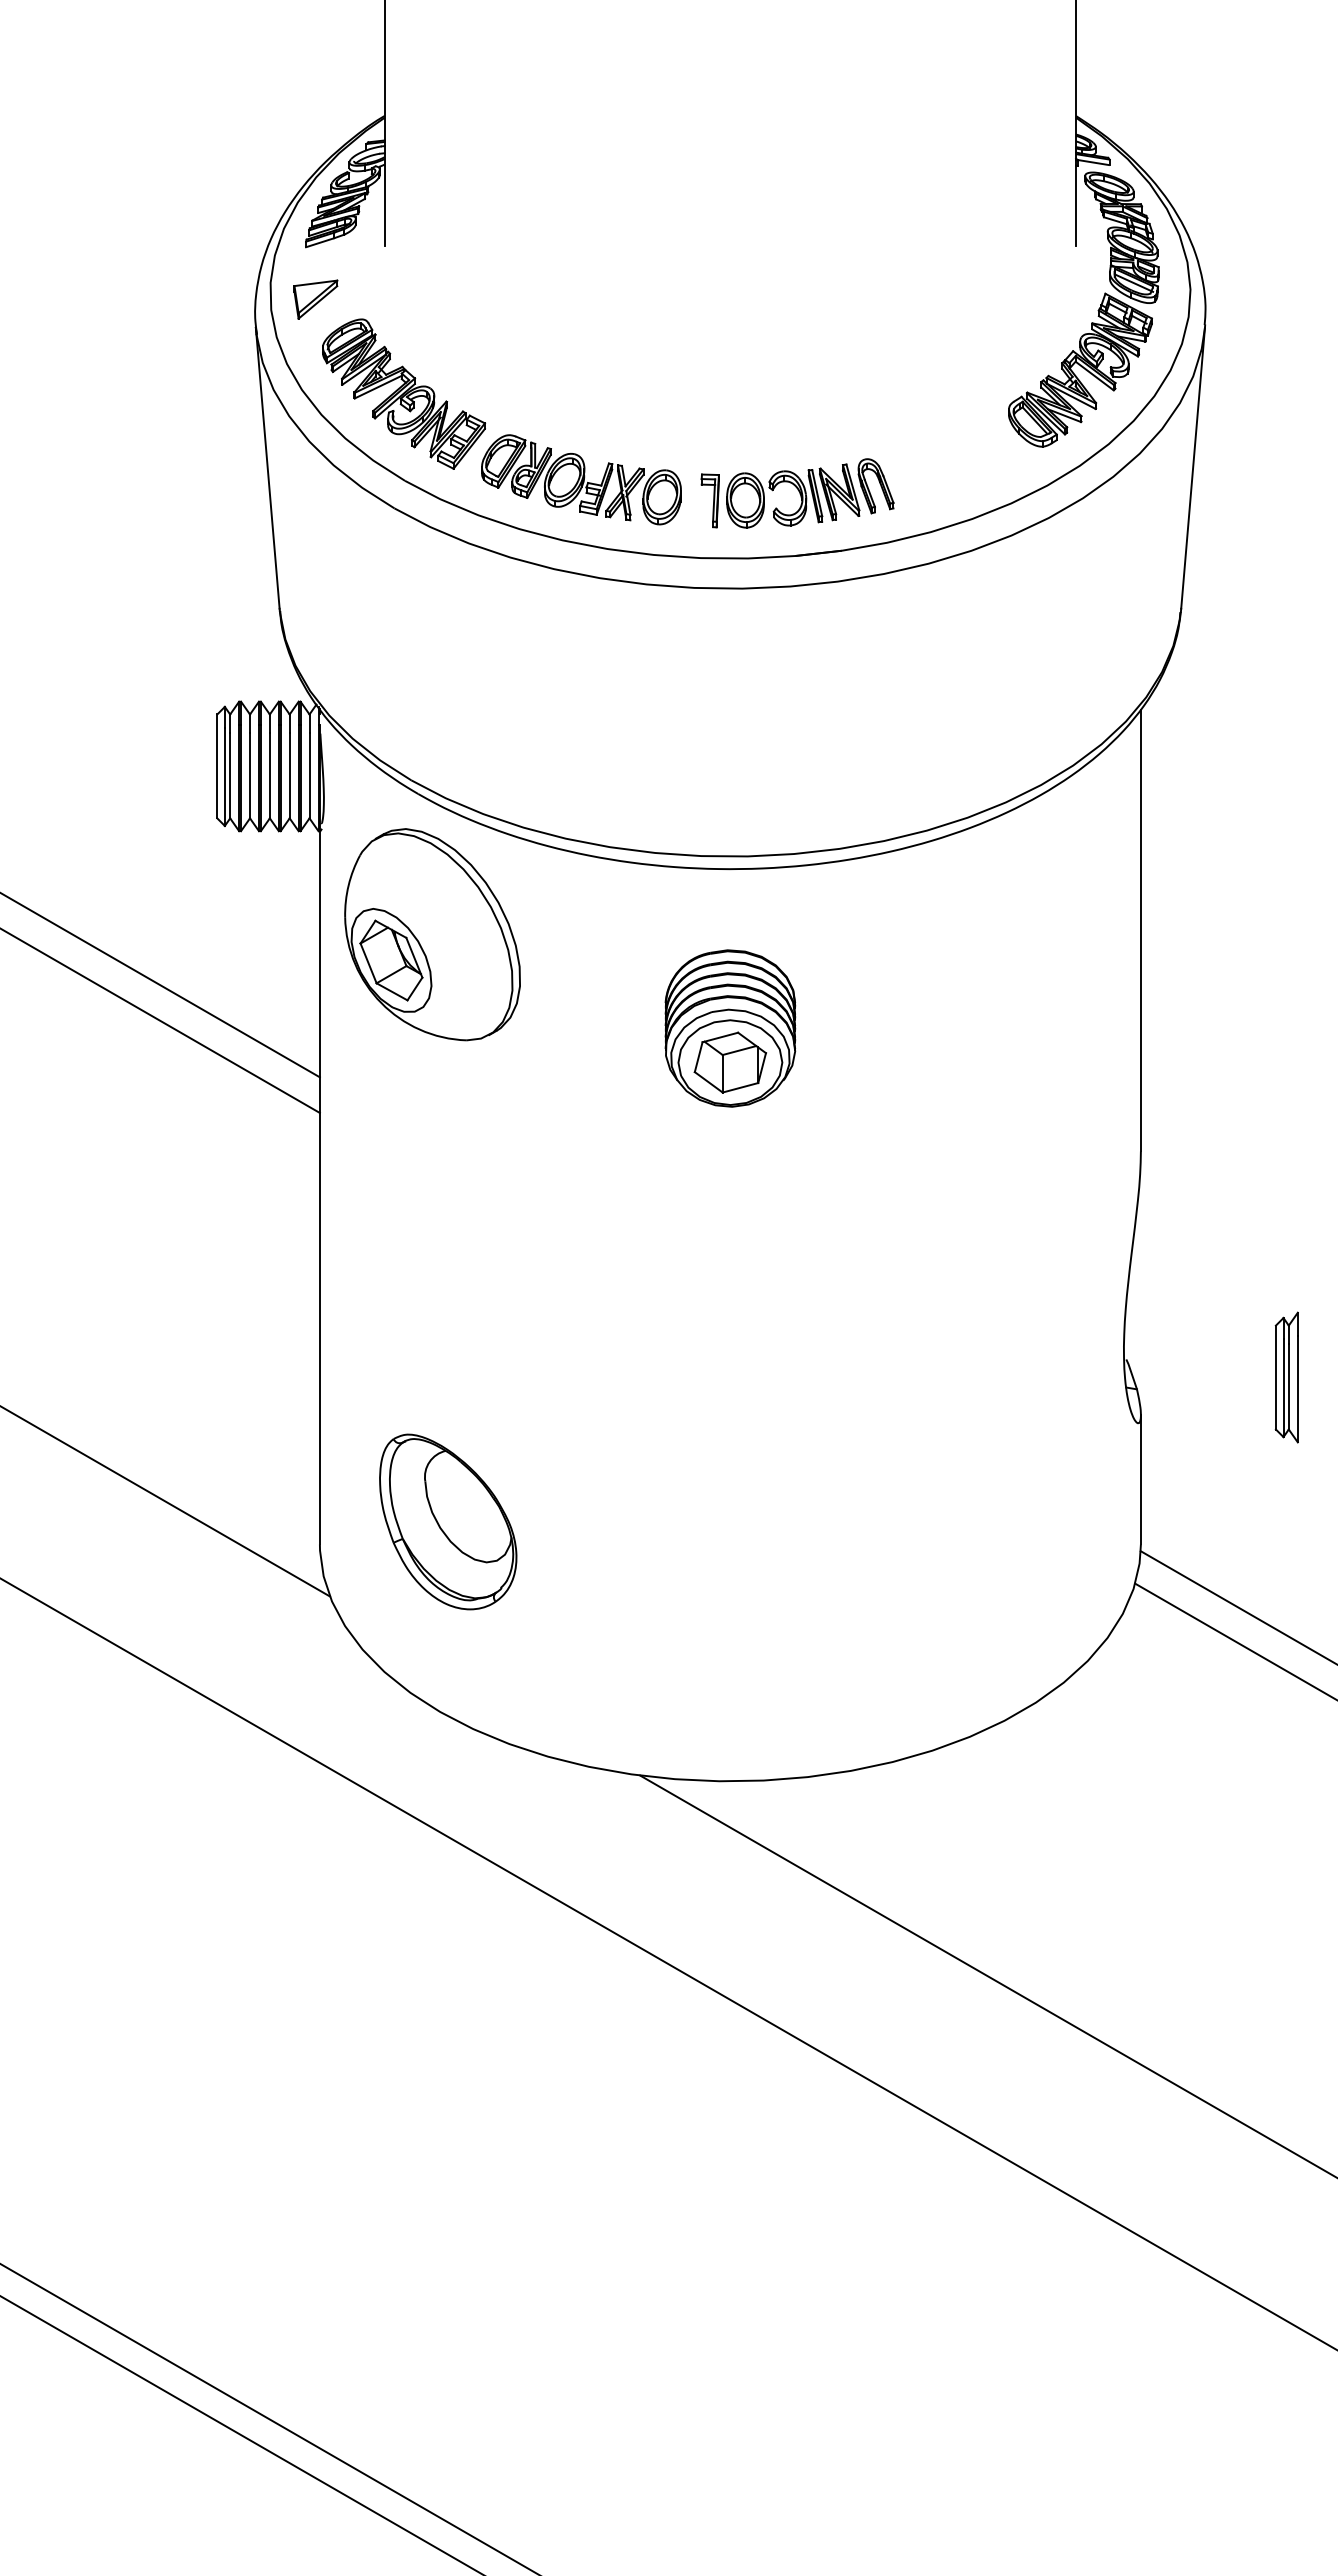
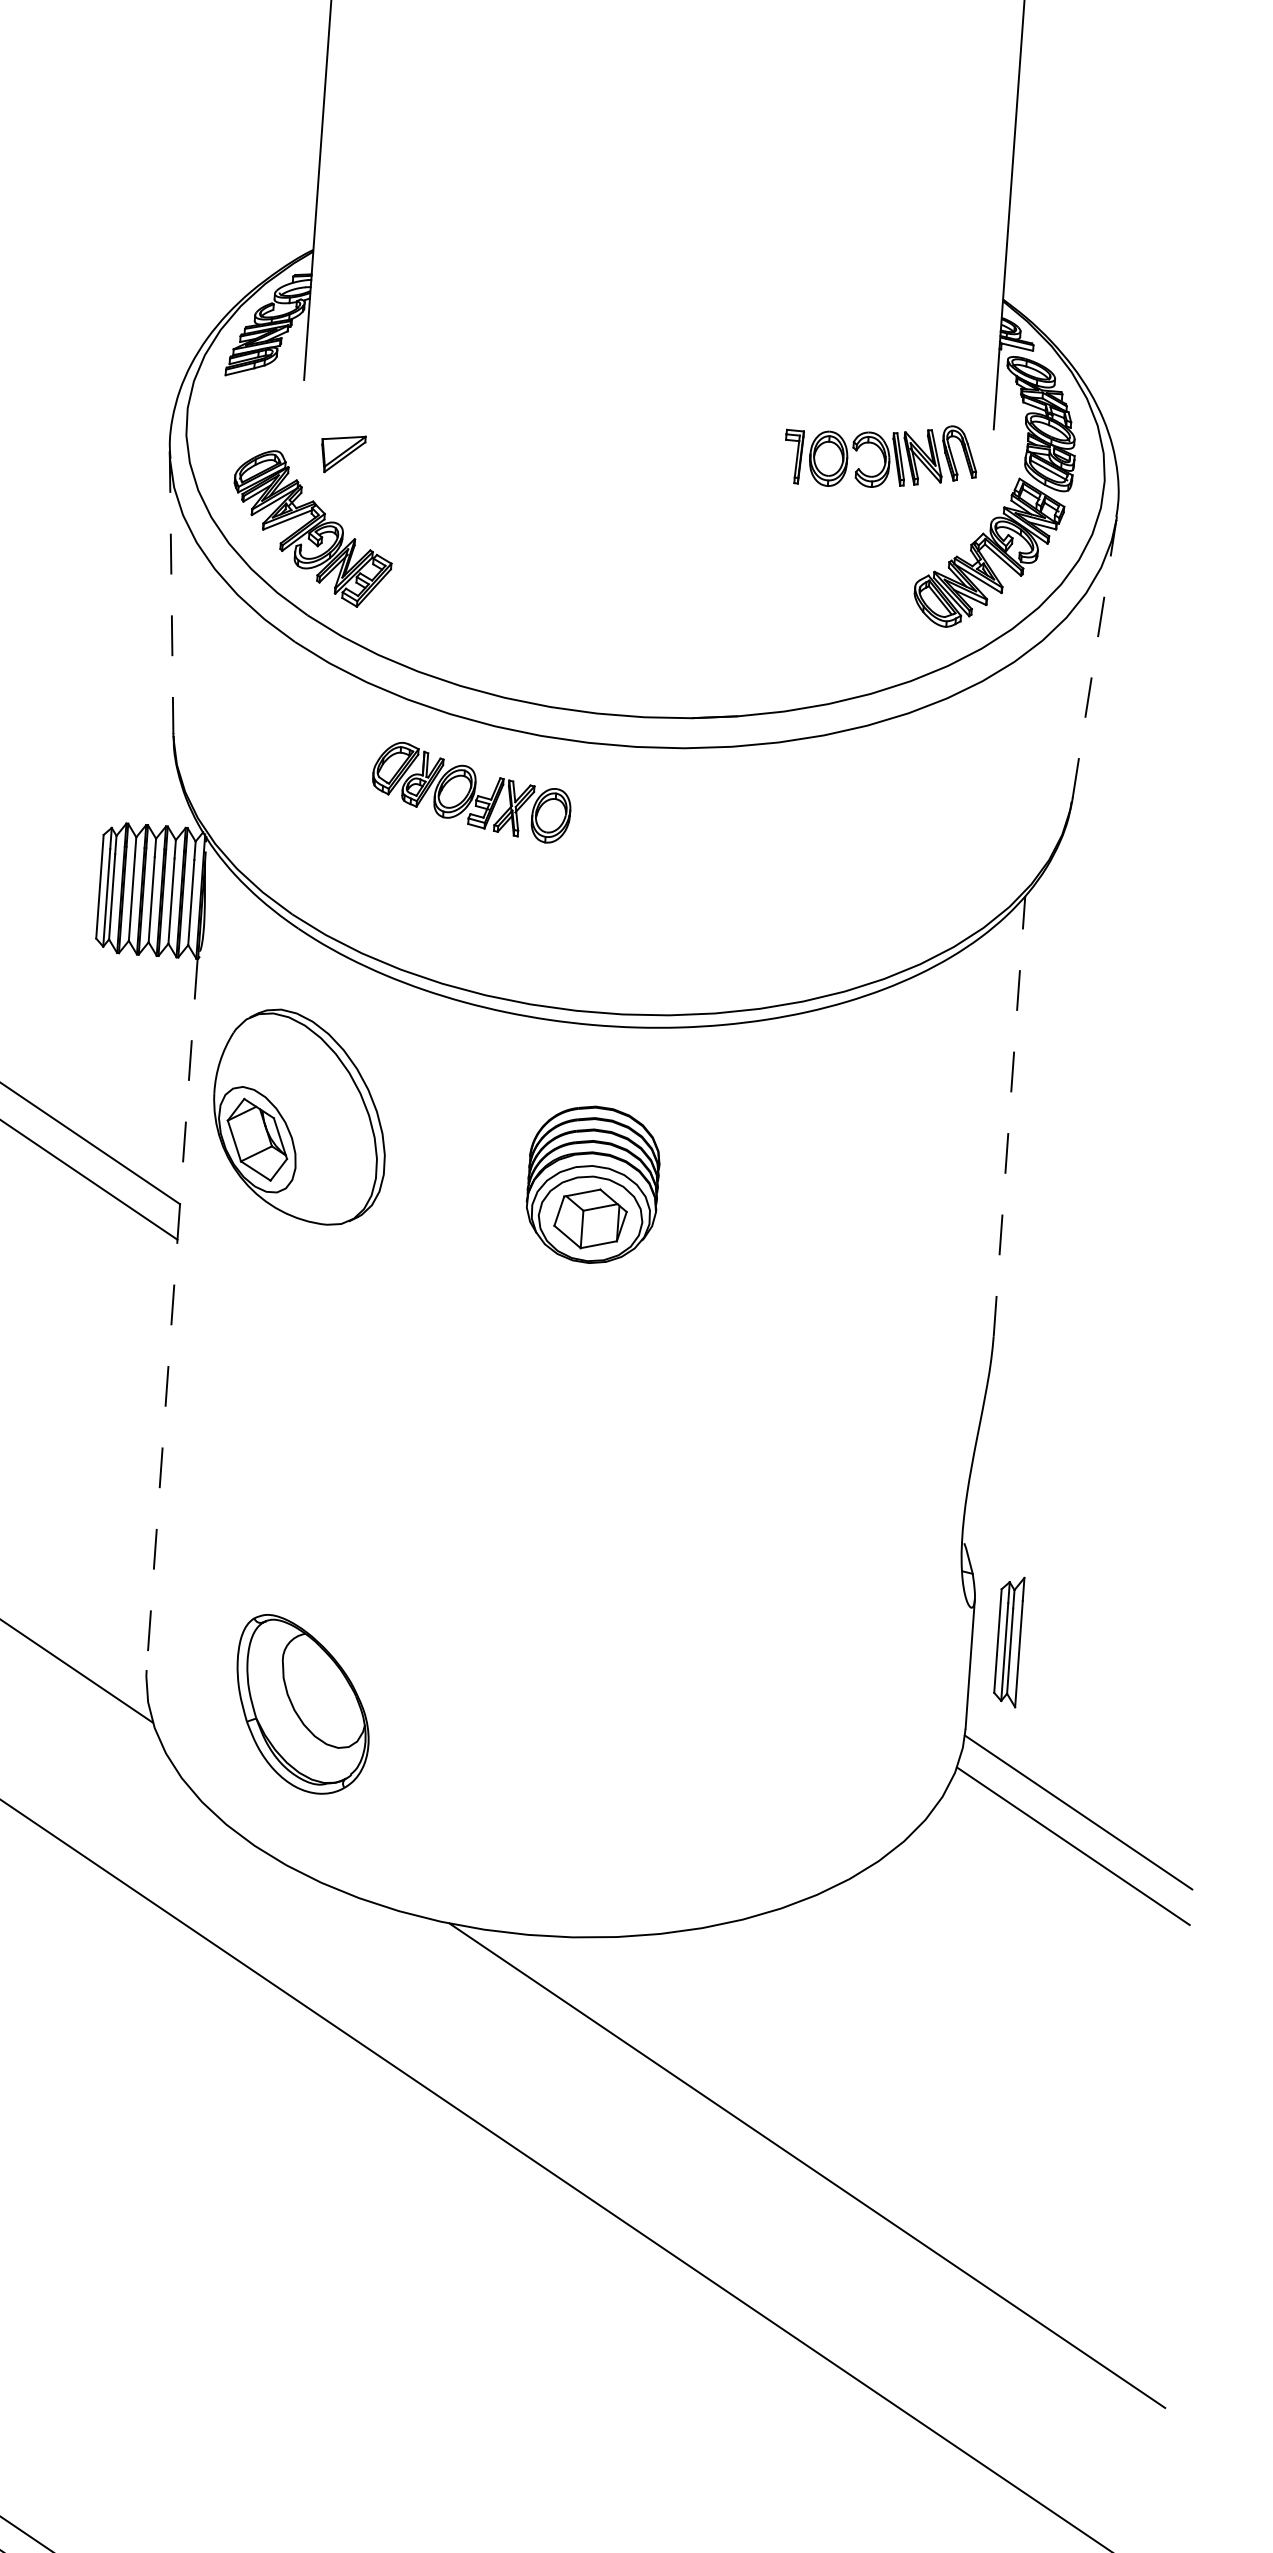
part: (315, 299) -> (342, 454), moved
line: (267, 468) -> (171, 593), solid -> dashed
line: (1193, 468) -> (1094, 659), solid -> dashed
part: (581, 479) -> (471, 792), moved
part: (797, 493) -> (880, 455), moved
line: (1140, 930) -> (1009, 1116), solid -> dashed
part: (432, 934) -> (300, 1116), moved
line: (319, 1187) -> (171, 1314), solid -> dashed
part: (1286, 1377) -> (1008, 1641), moved
part: (448, 1521) -> (303, 1704), moved

